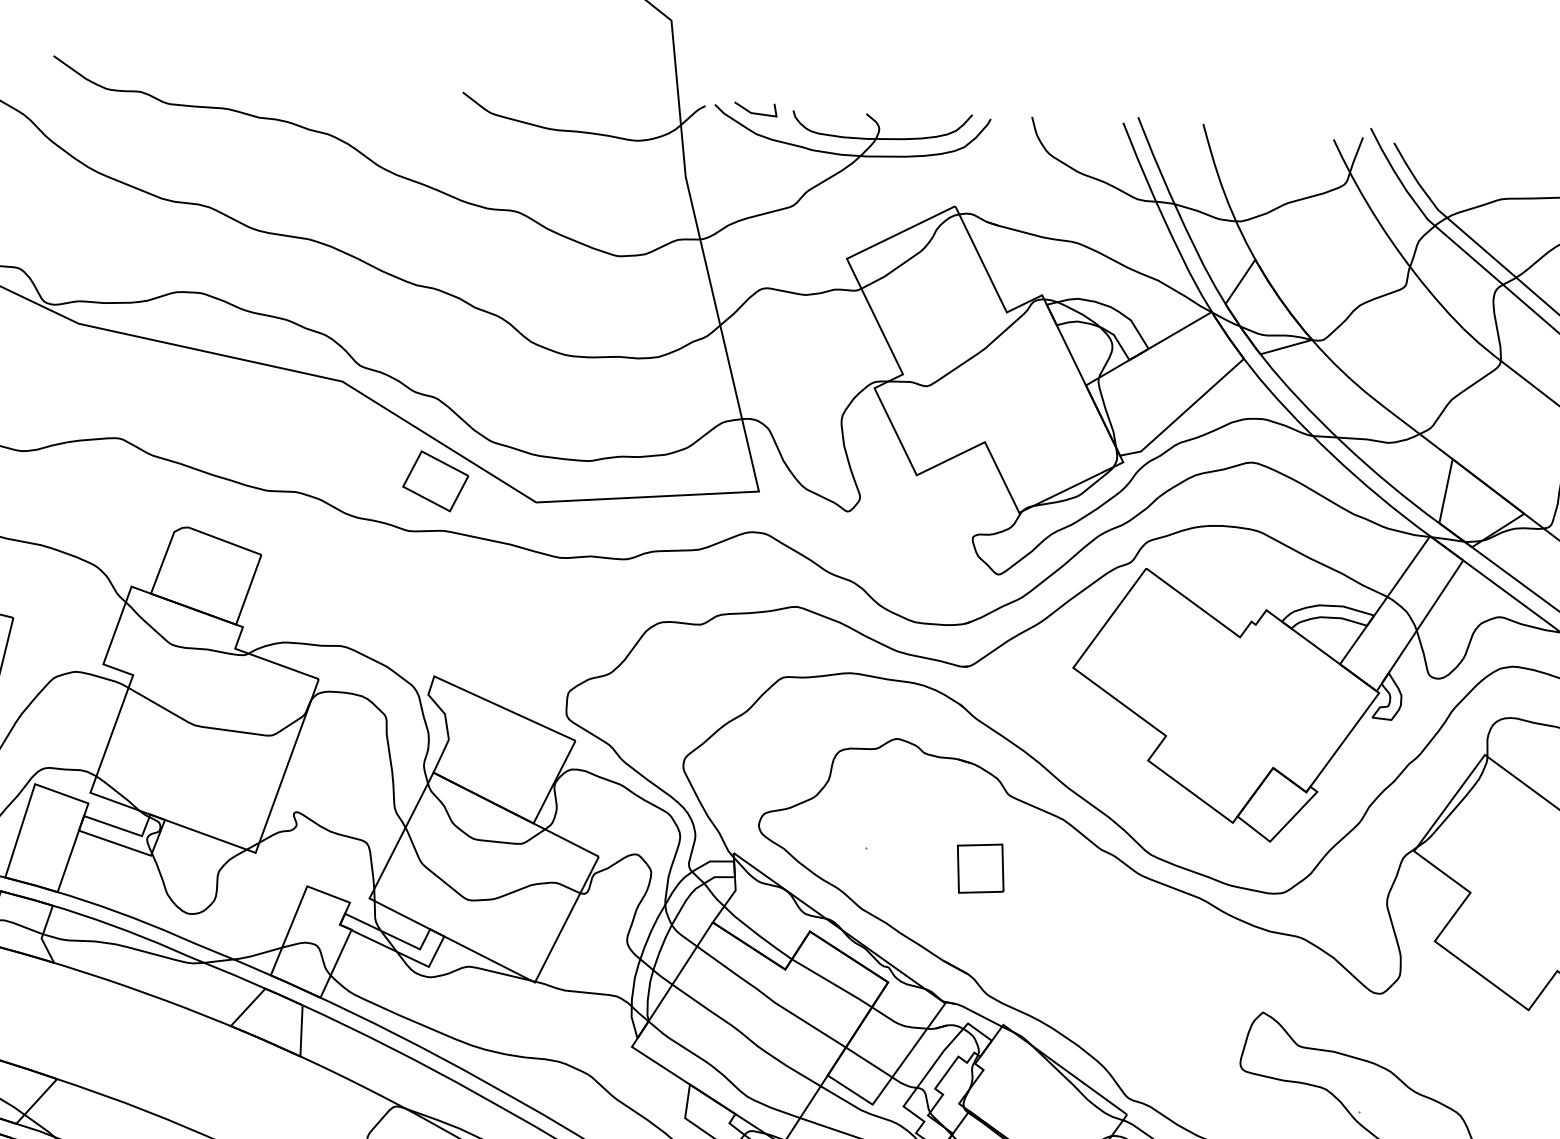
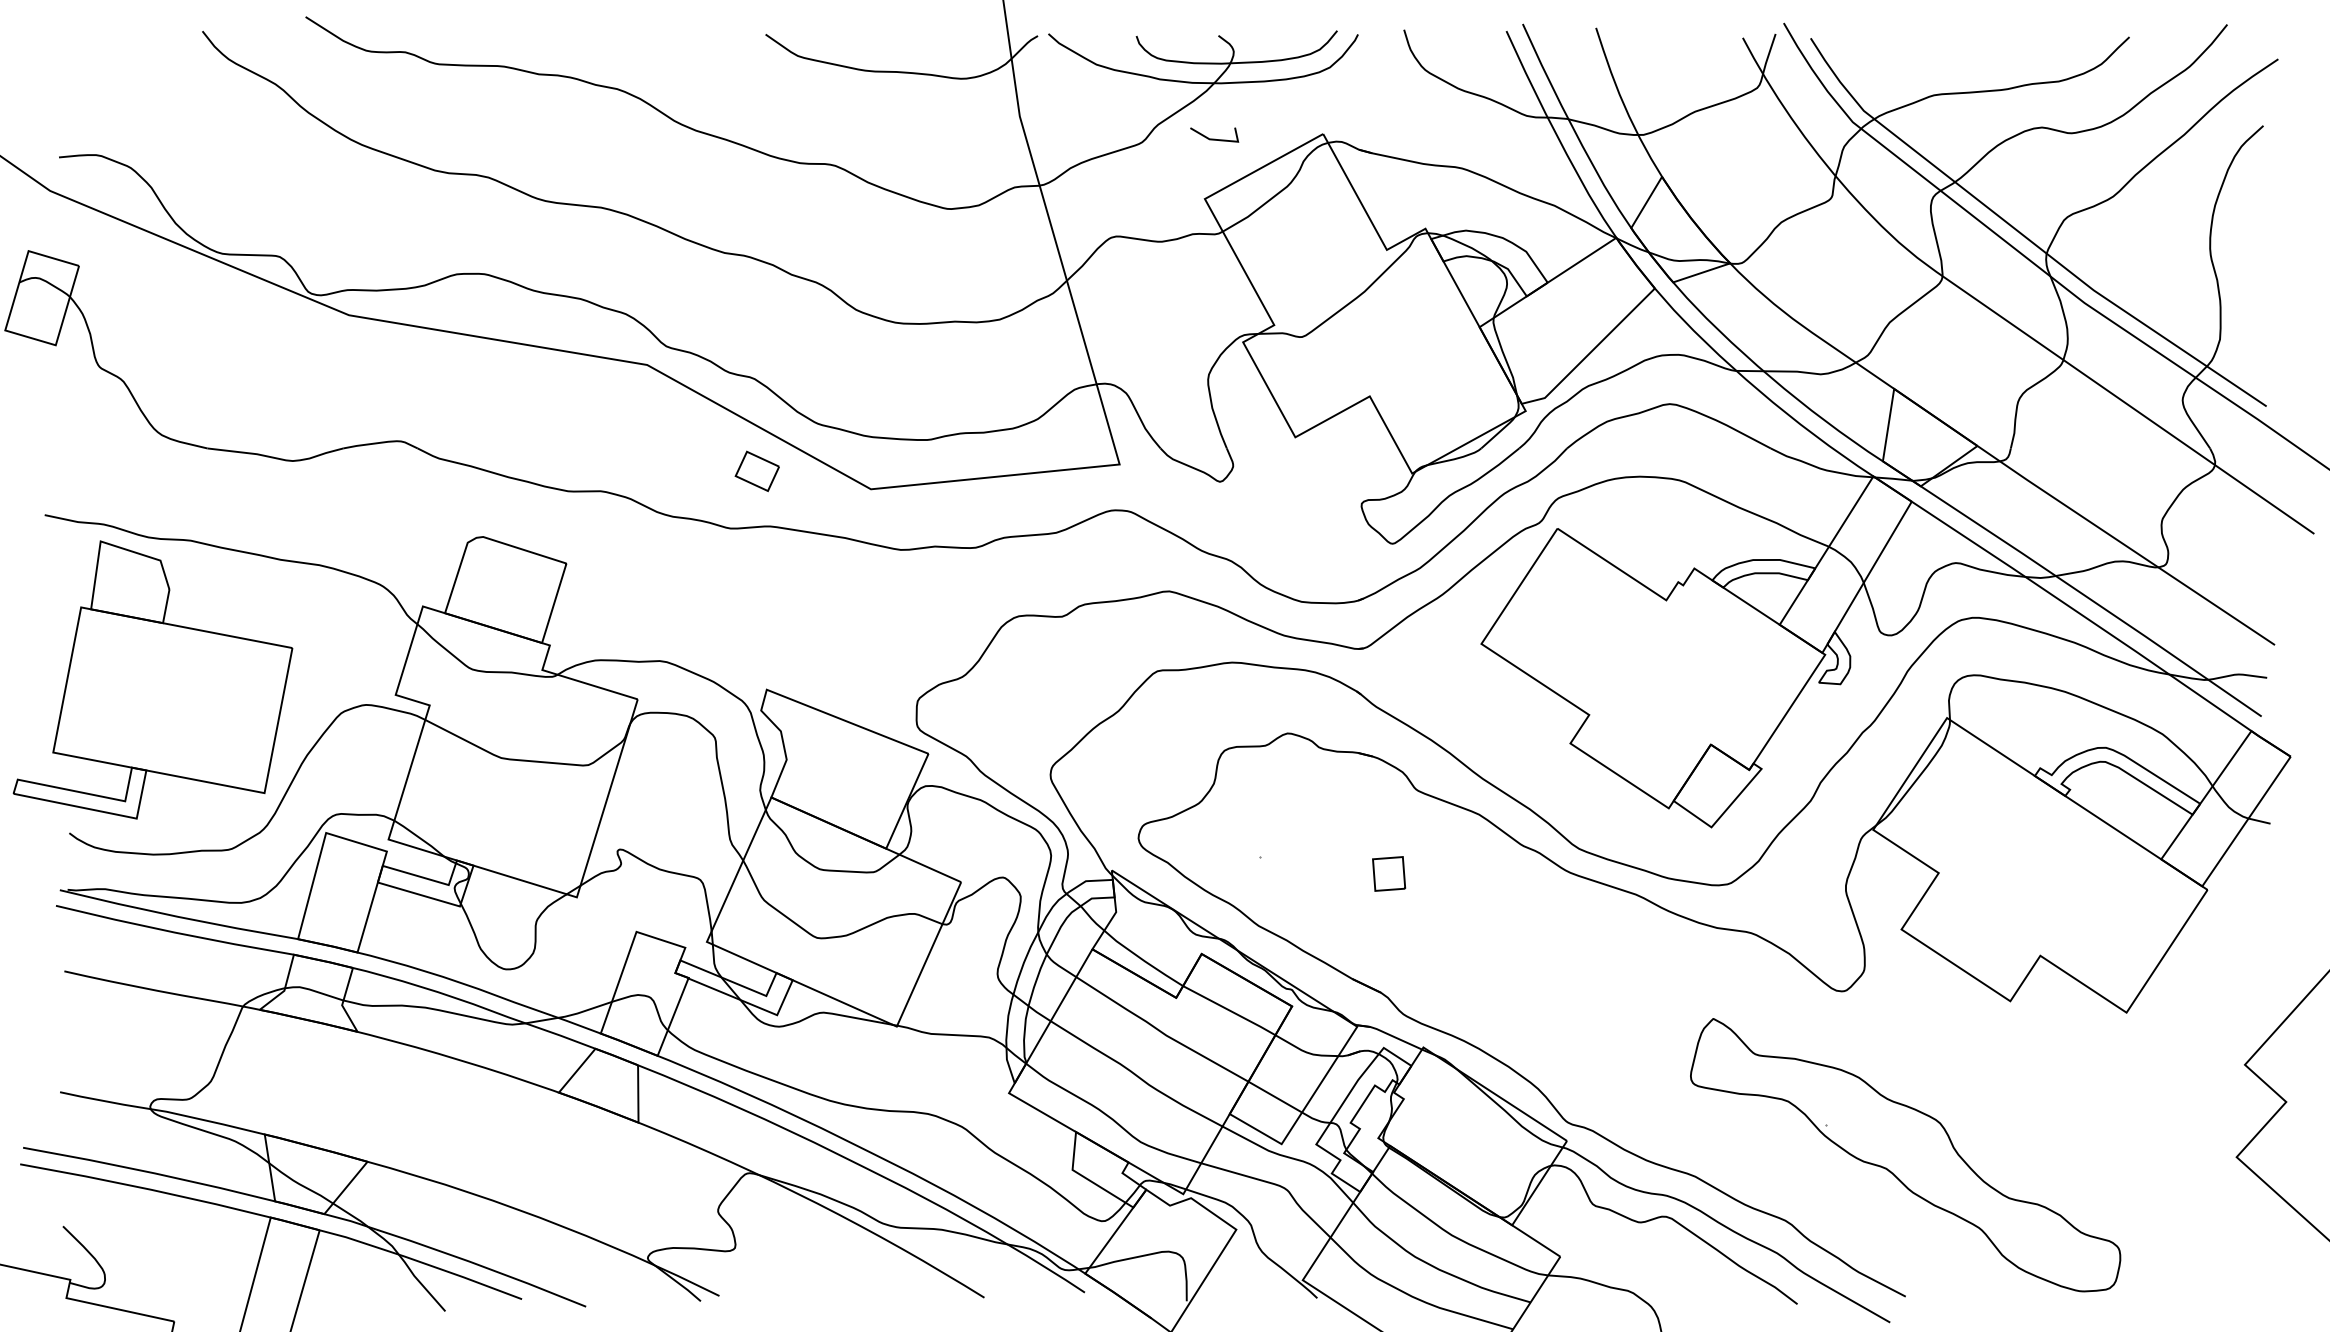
line: (755, 112) -> (1214, 138), moved
part: (435, 481) -> (757, 471), size x0.6
part: (980, 868) -> (1388, 873), size x0.6

